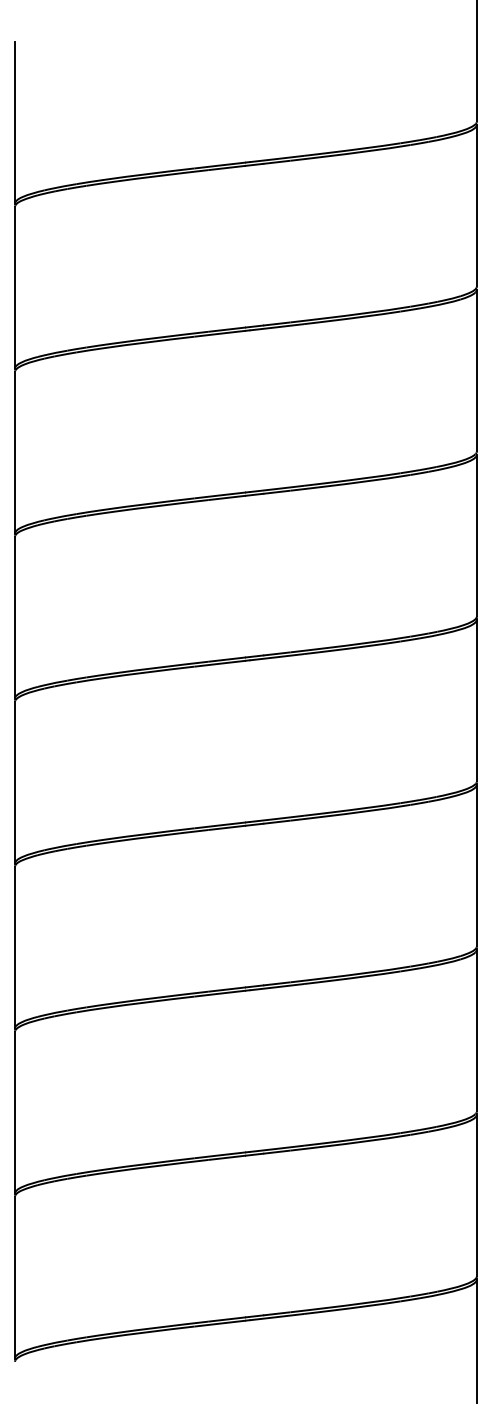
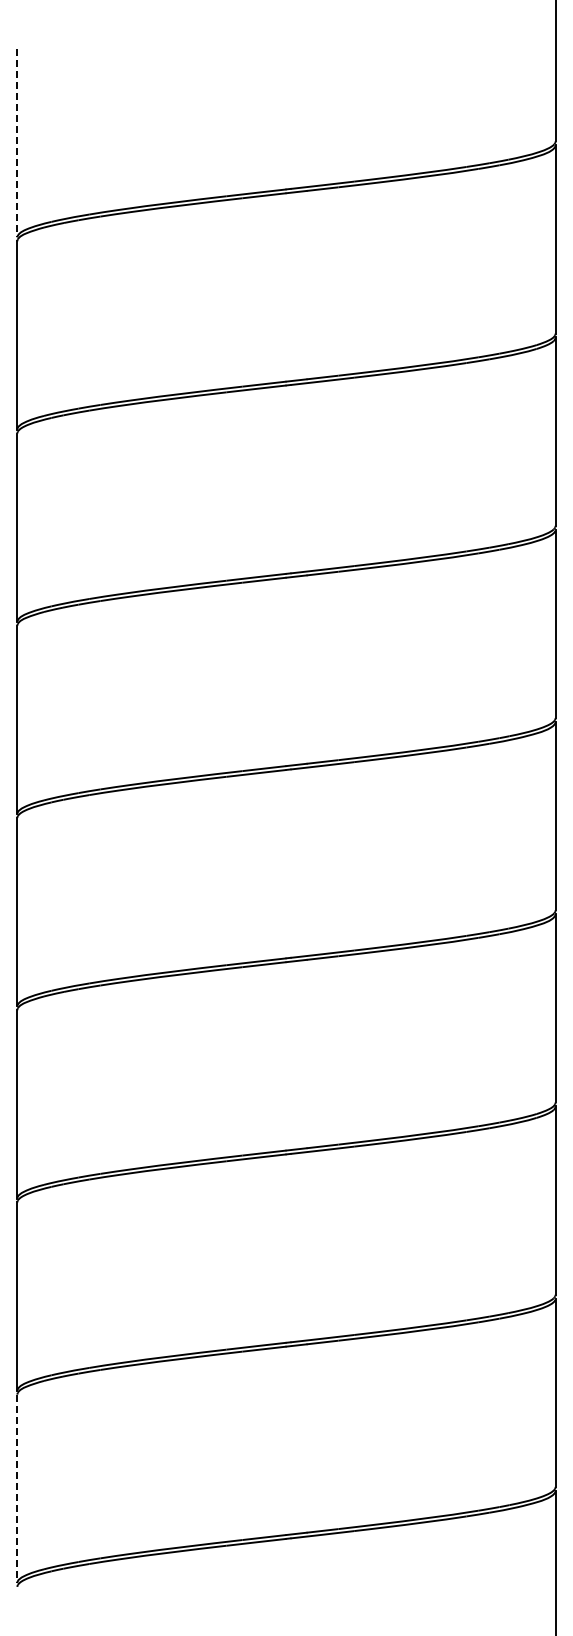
line: (15, 123) -> (17, 143), solid -> dashed
line: (15, 1278) -> (17, 1489), solid -> dashed

